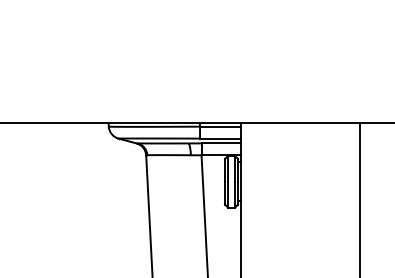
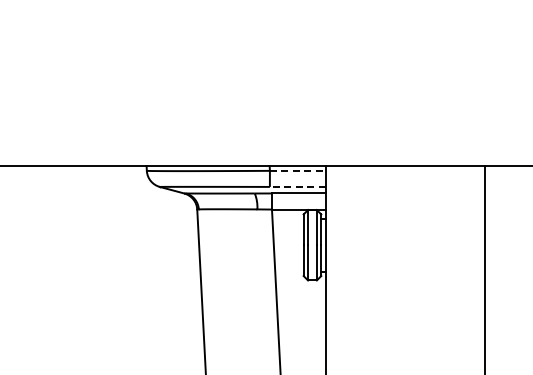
line: (220, 126) -> (297, 170), solid -> dashed
line: (220, 138) -> (297, 186), solid -> dashed

